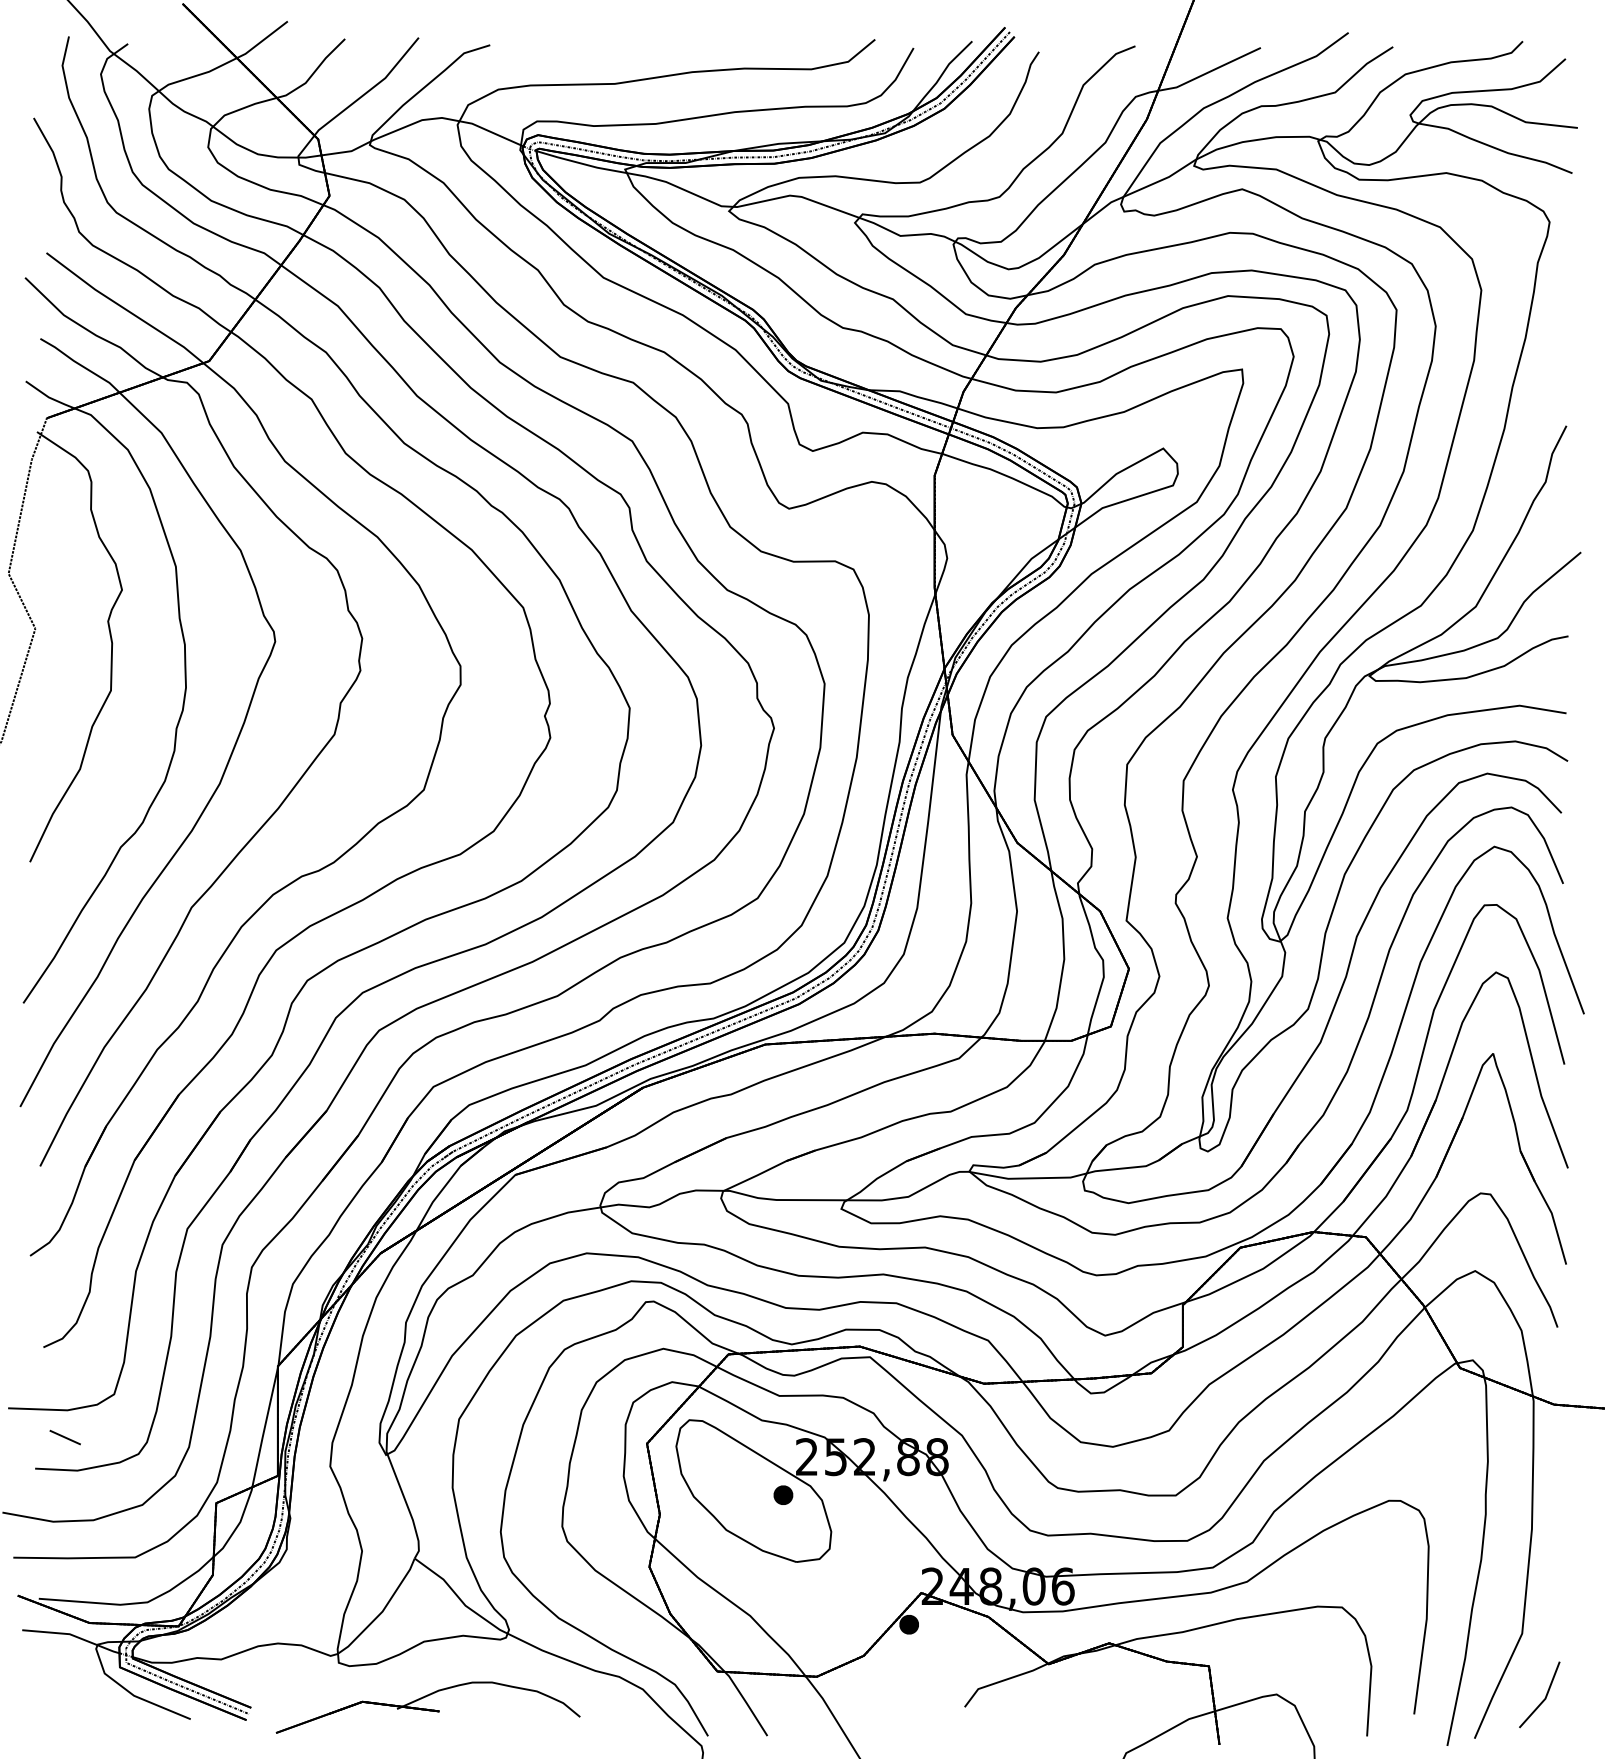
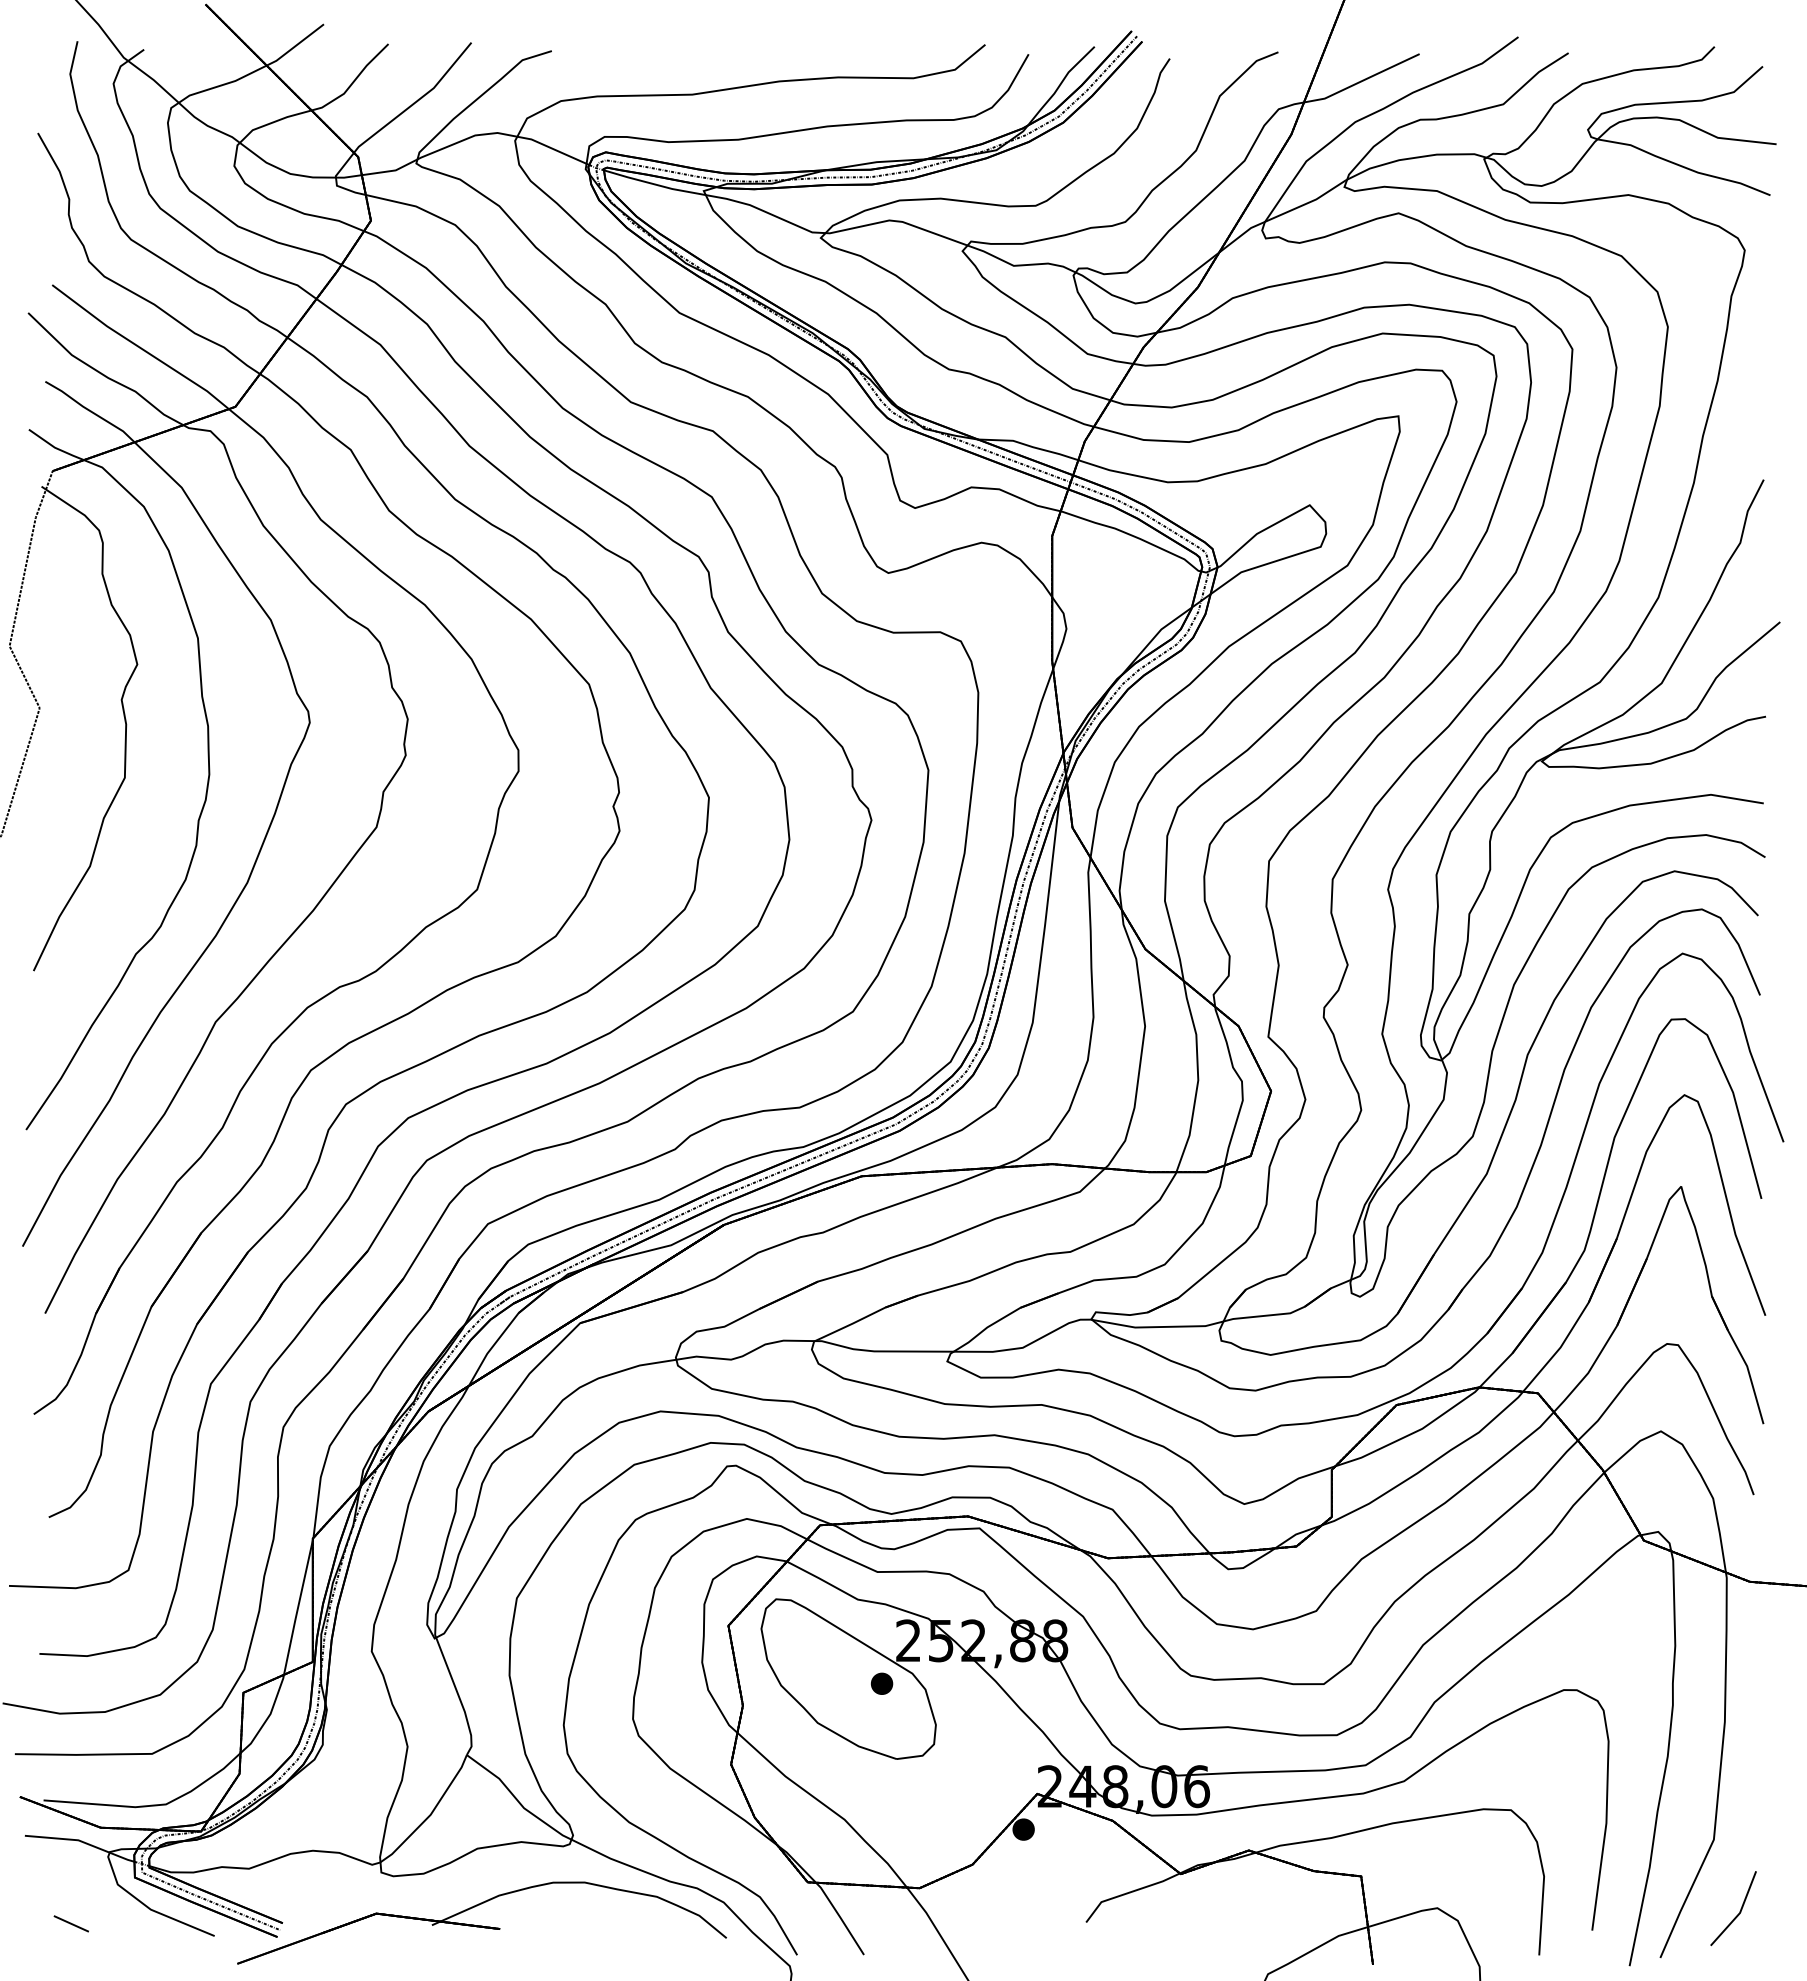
line: (64, 1437) -> (70, 1923), moved
part: (427, 1707) -> (481, 1922), size x1.43

